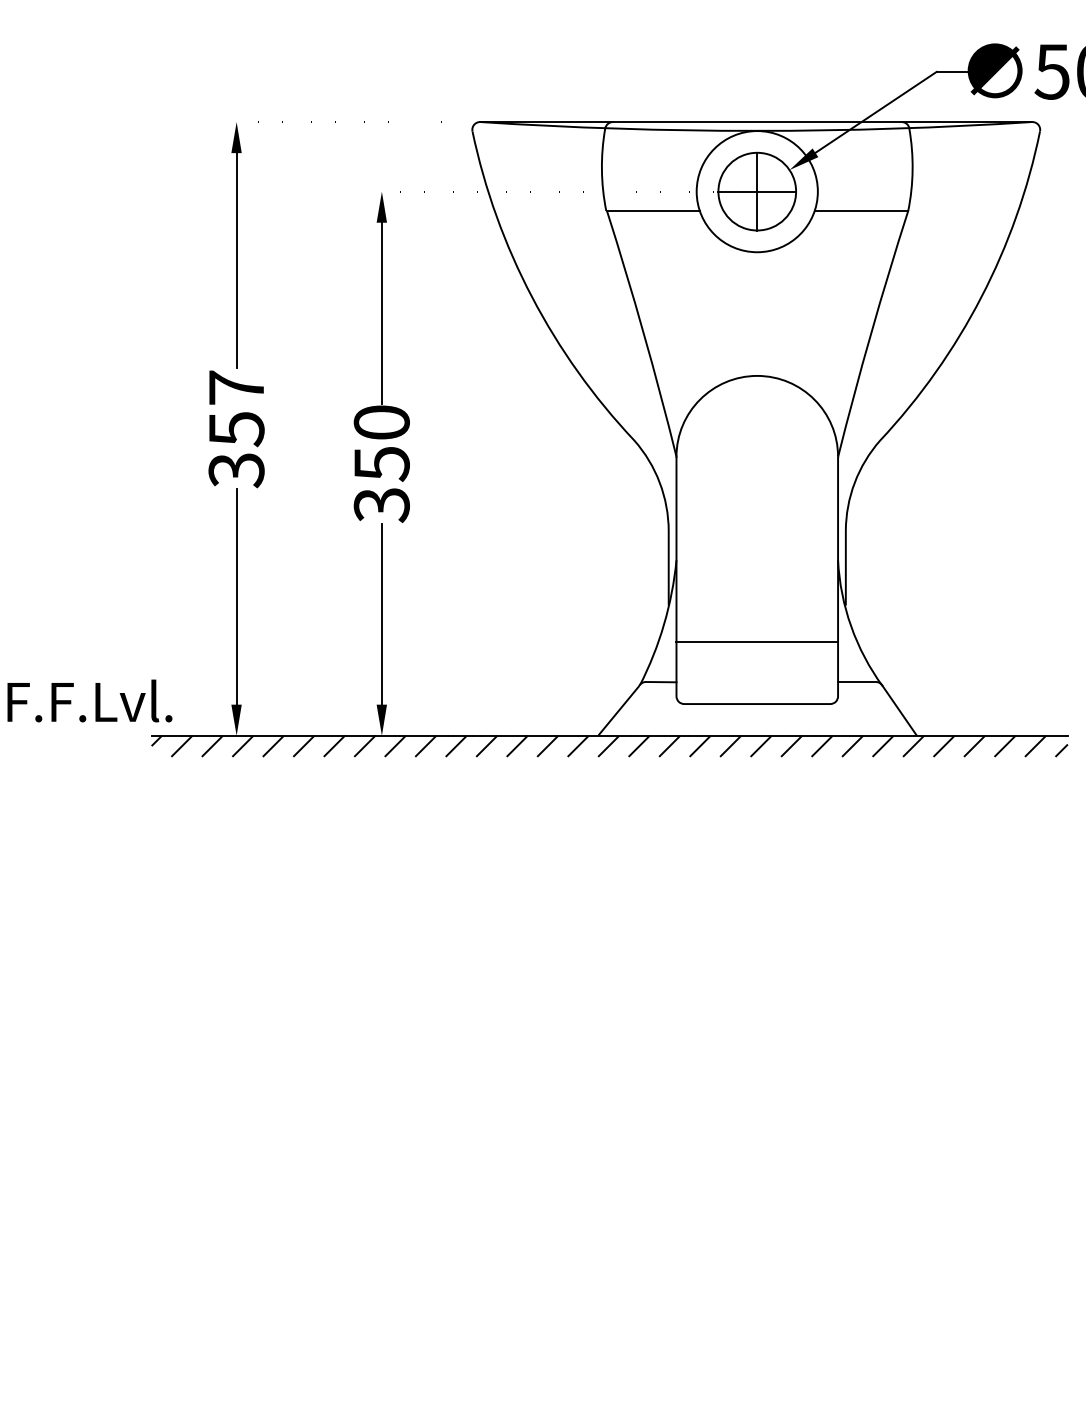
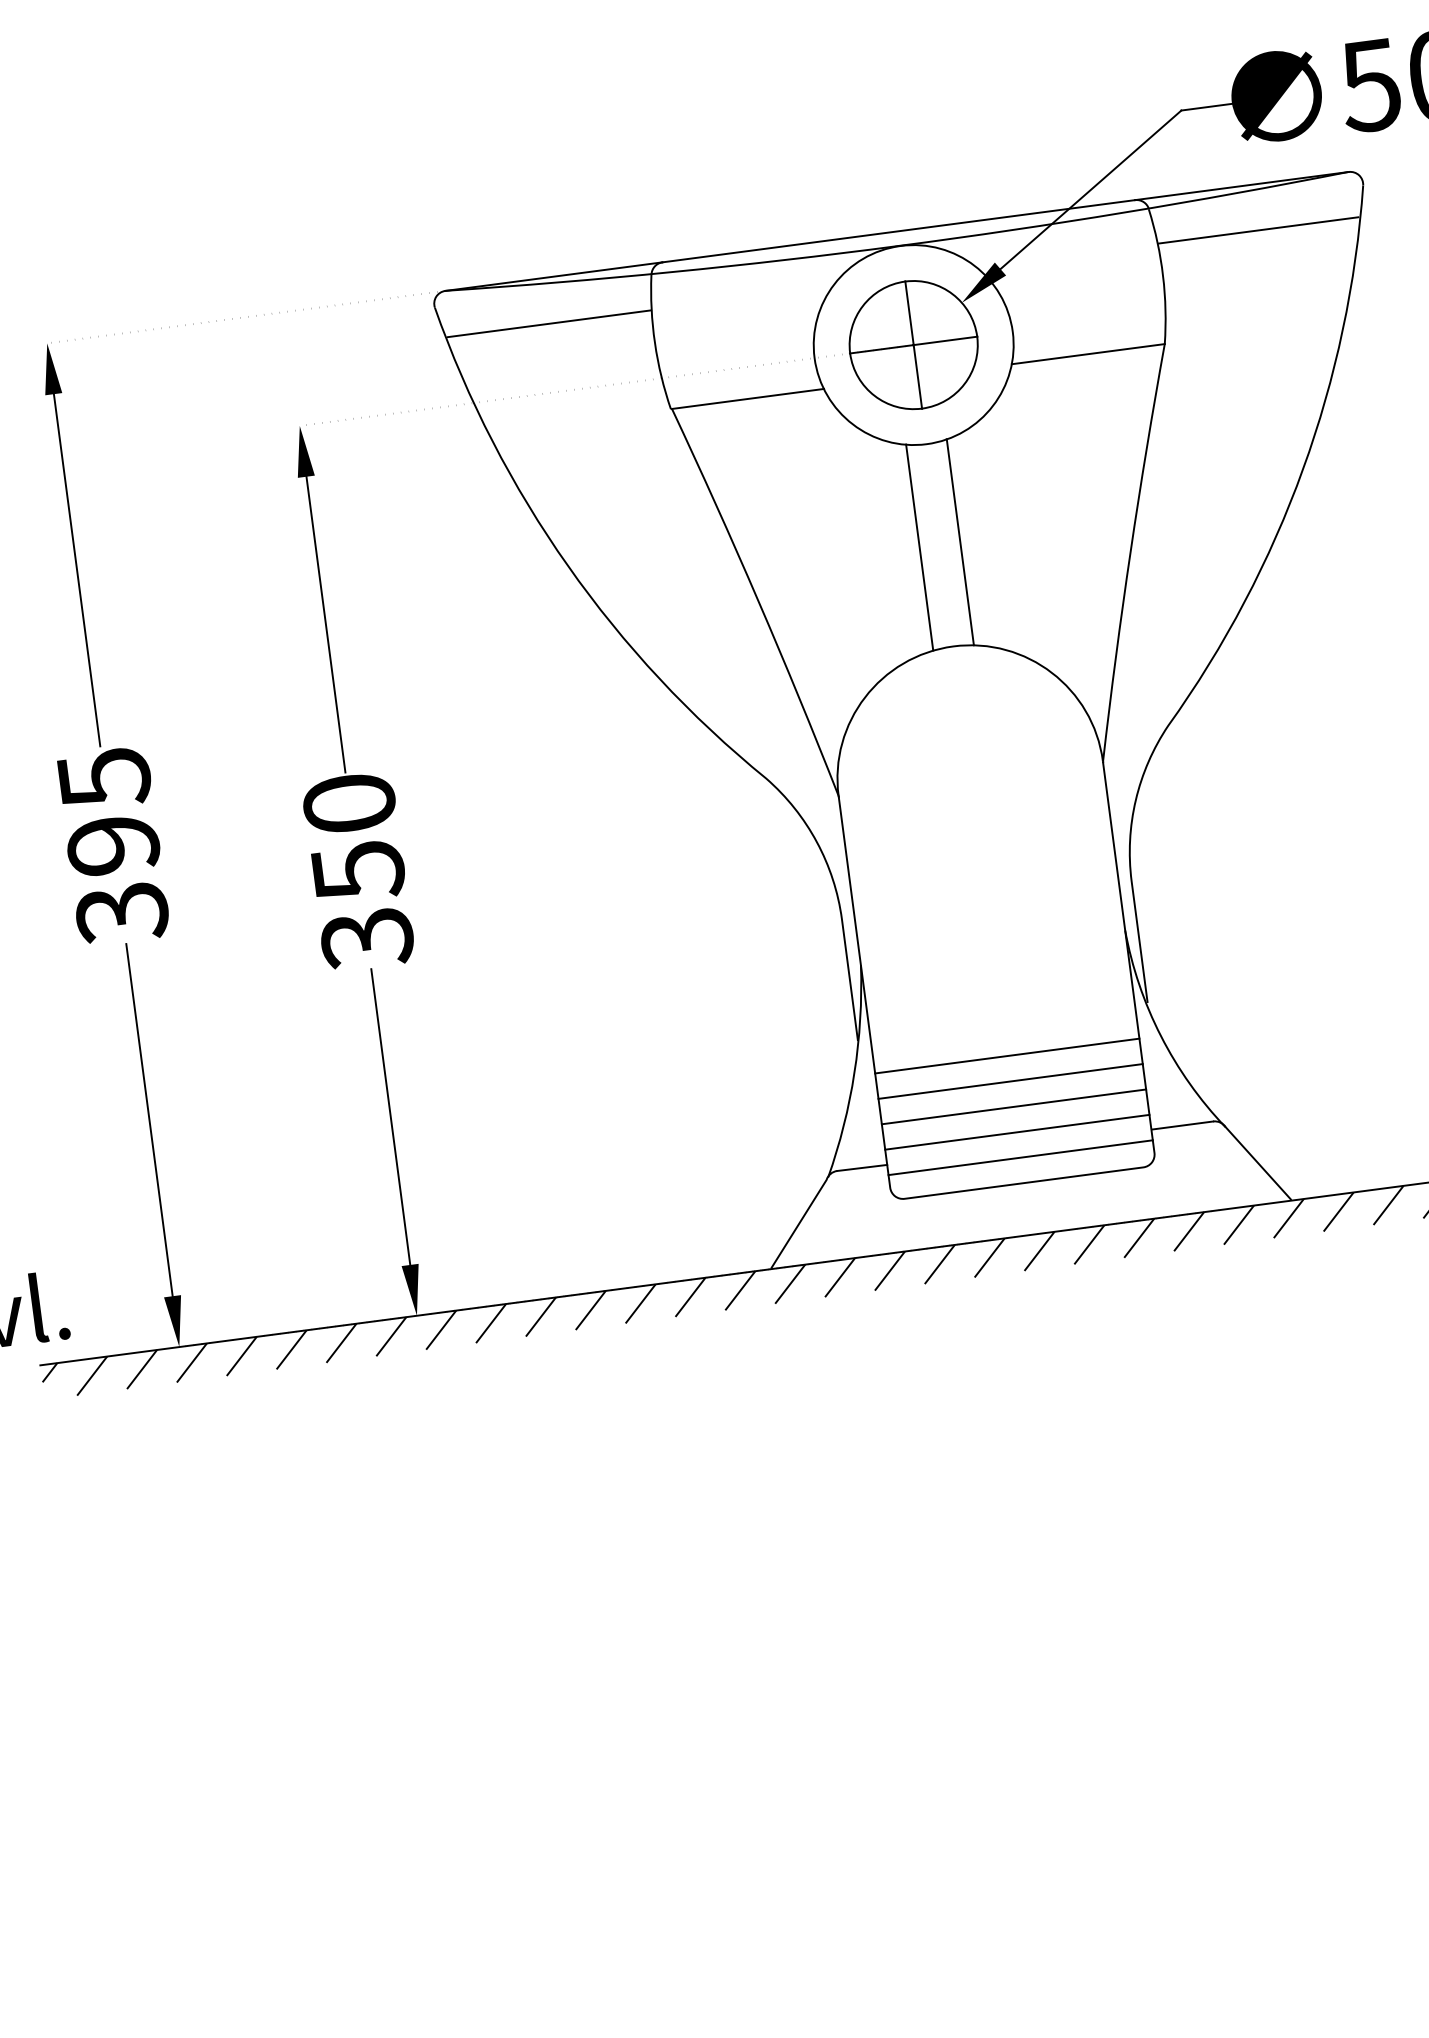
line: (539, 150) -> (548, 324), added
line: (973, 150) -> (1258, 231), added
line: (744, 313) -> (919, 547), added
line: (769, 313) -> (959, 541), added
text: (236, 408) -> (108, 811), 357 -> 395
line: (757, 626) -> (1007, 1056), added
line: (757, 657) -> (1014, 1106), added
line: (757, 672) -> (1017, 1131), added
line: (757, 688) -> (1021, 1157), added

